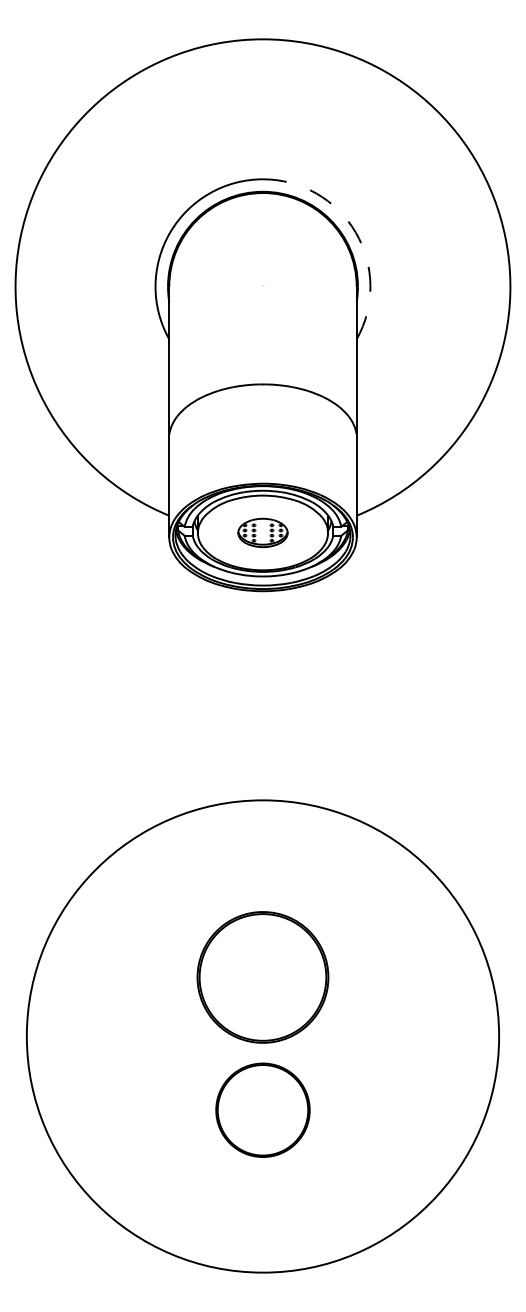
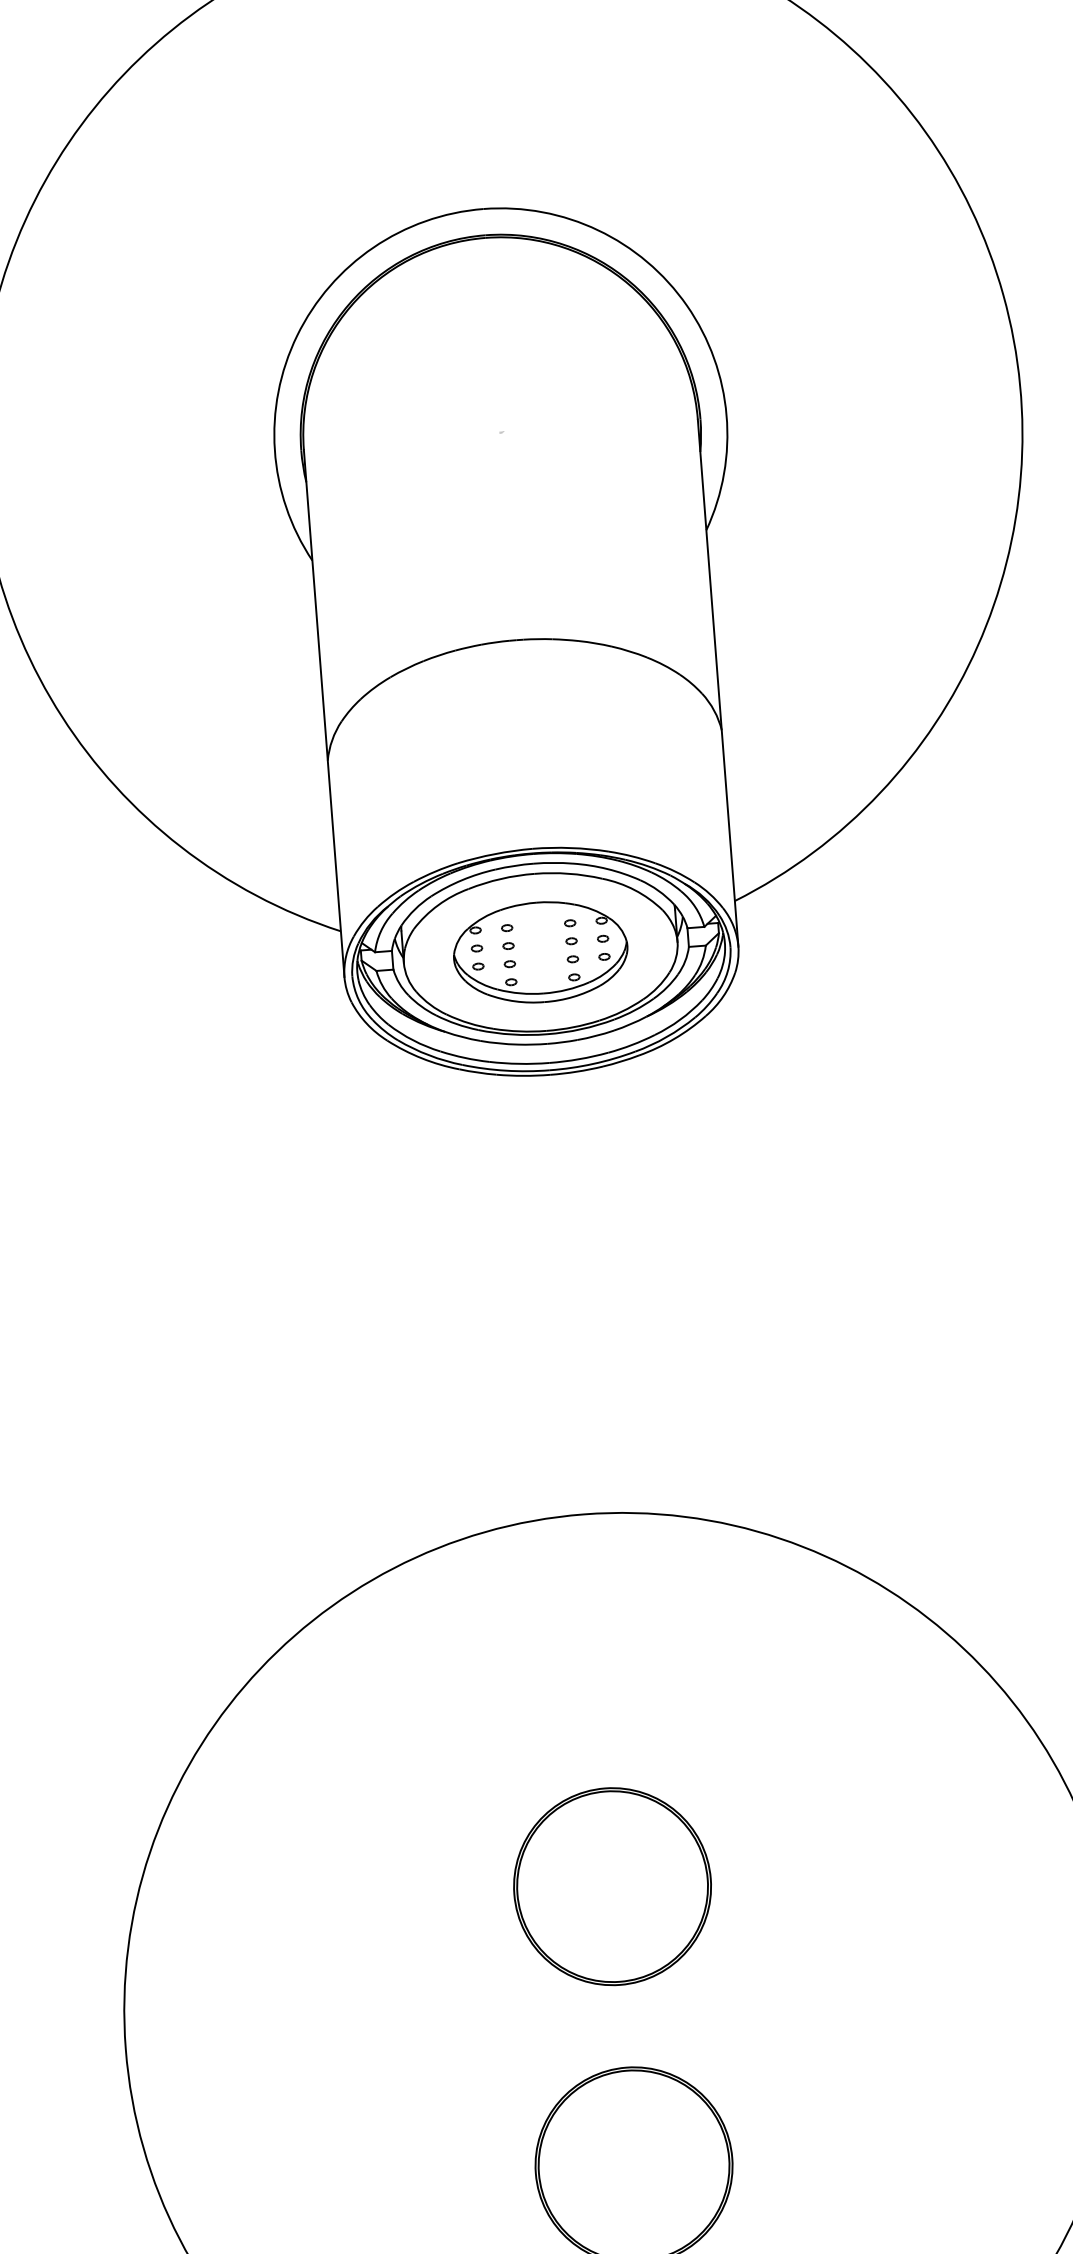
arc: (355, 232) -> (686, 305), dashed -> solid
part: (262, 532) -> (539, 951), size x1.67
part: (262, 977) -> (611, 1886), size x0.71

